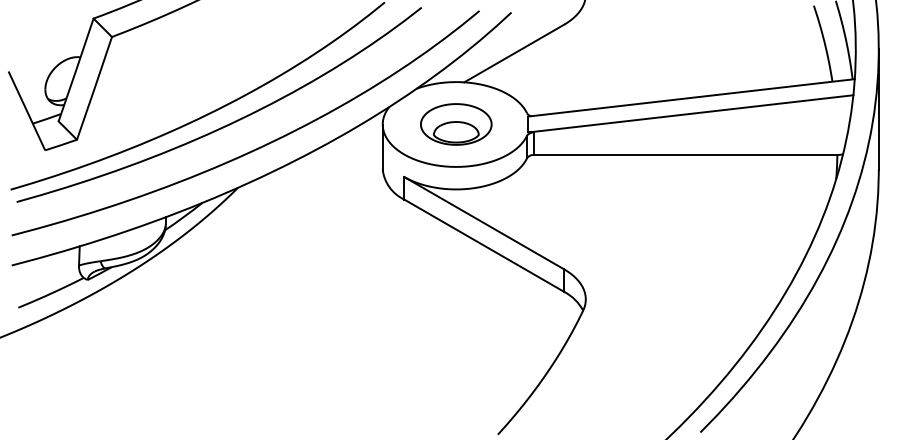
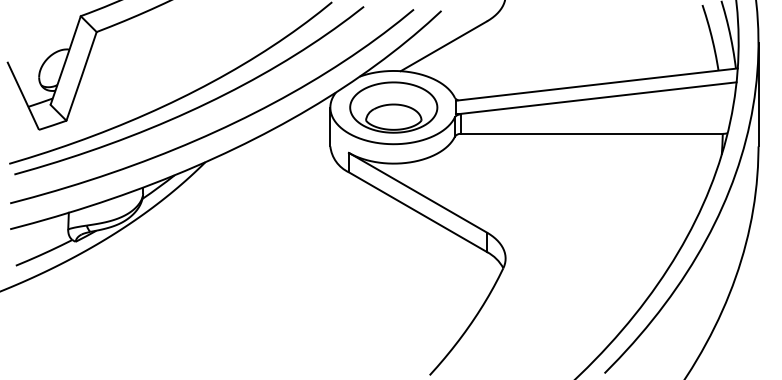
part: (455, 124) -> (393, 107), size x1.43

